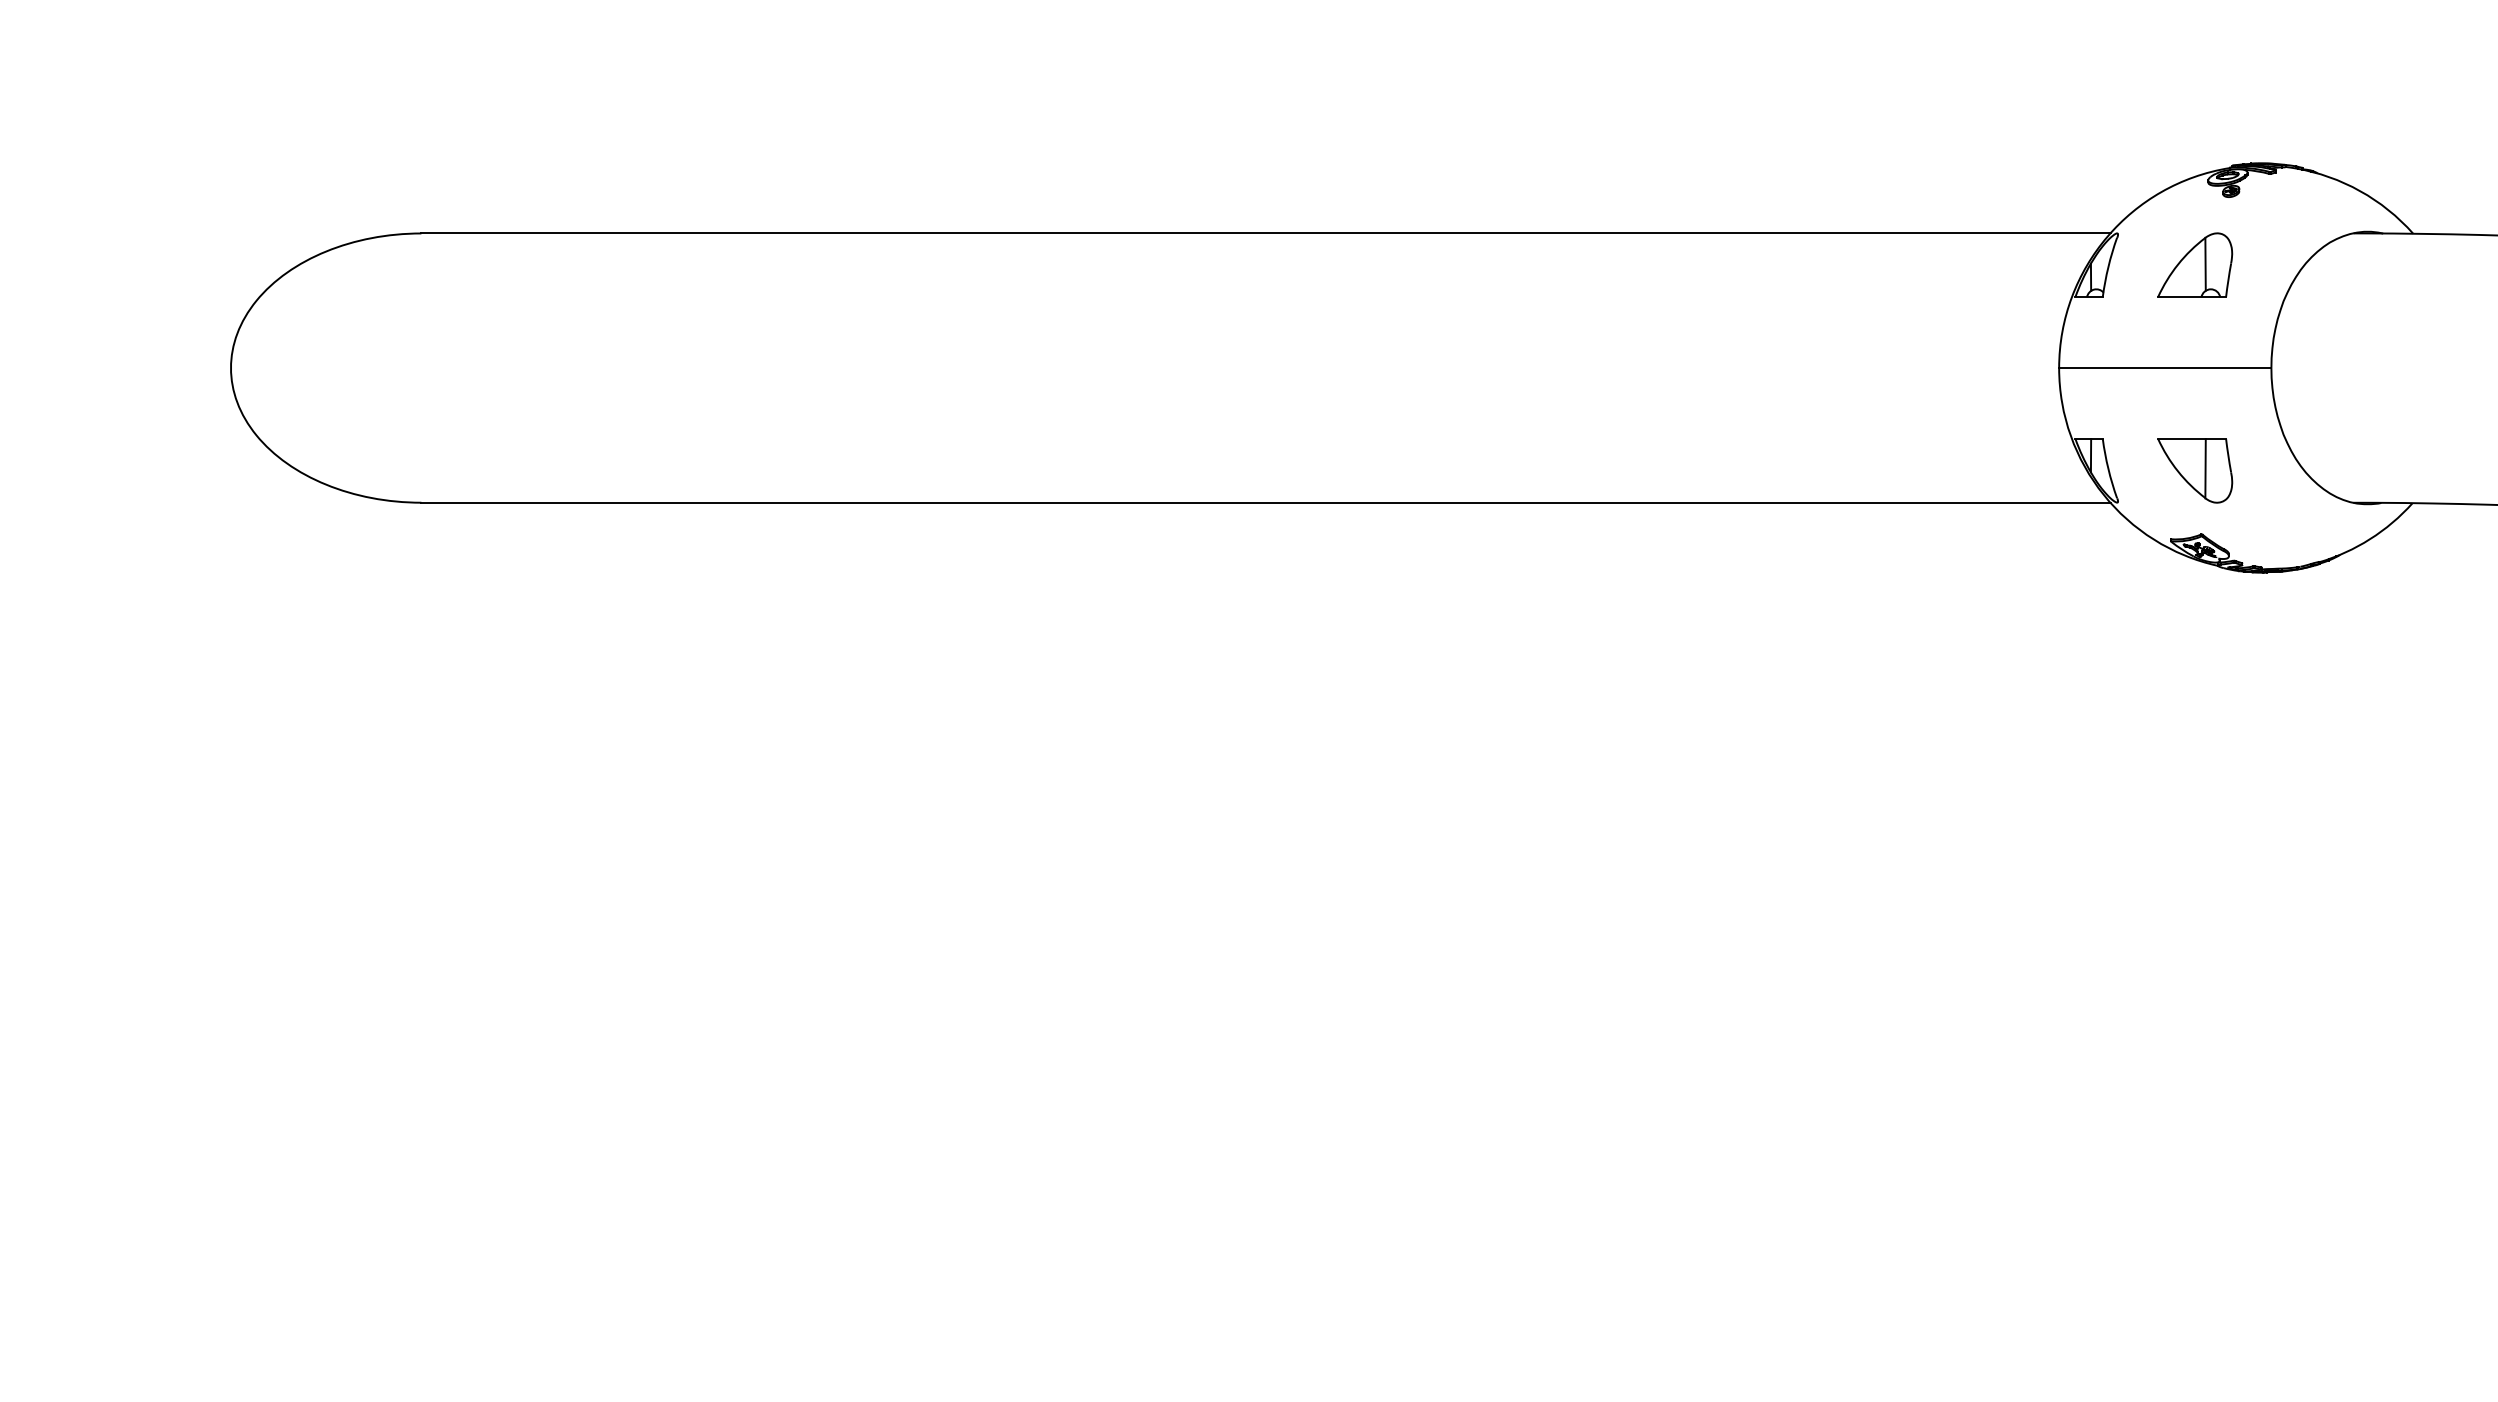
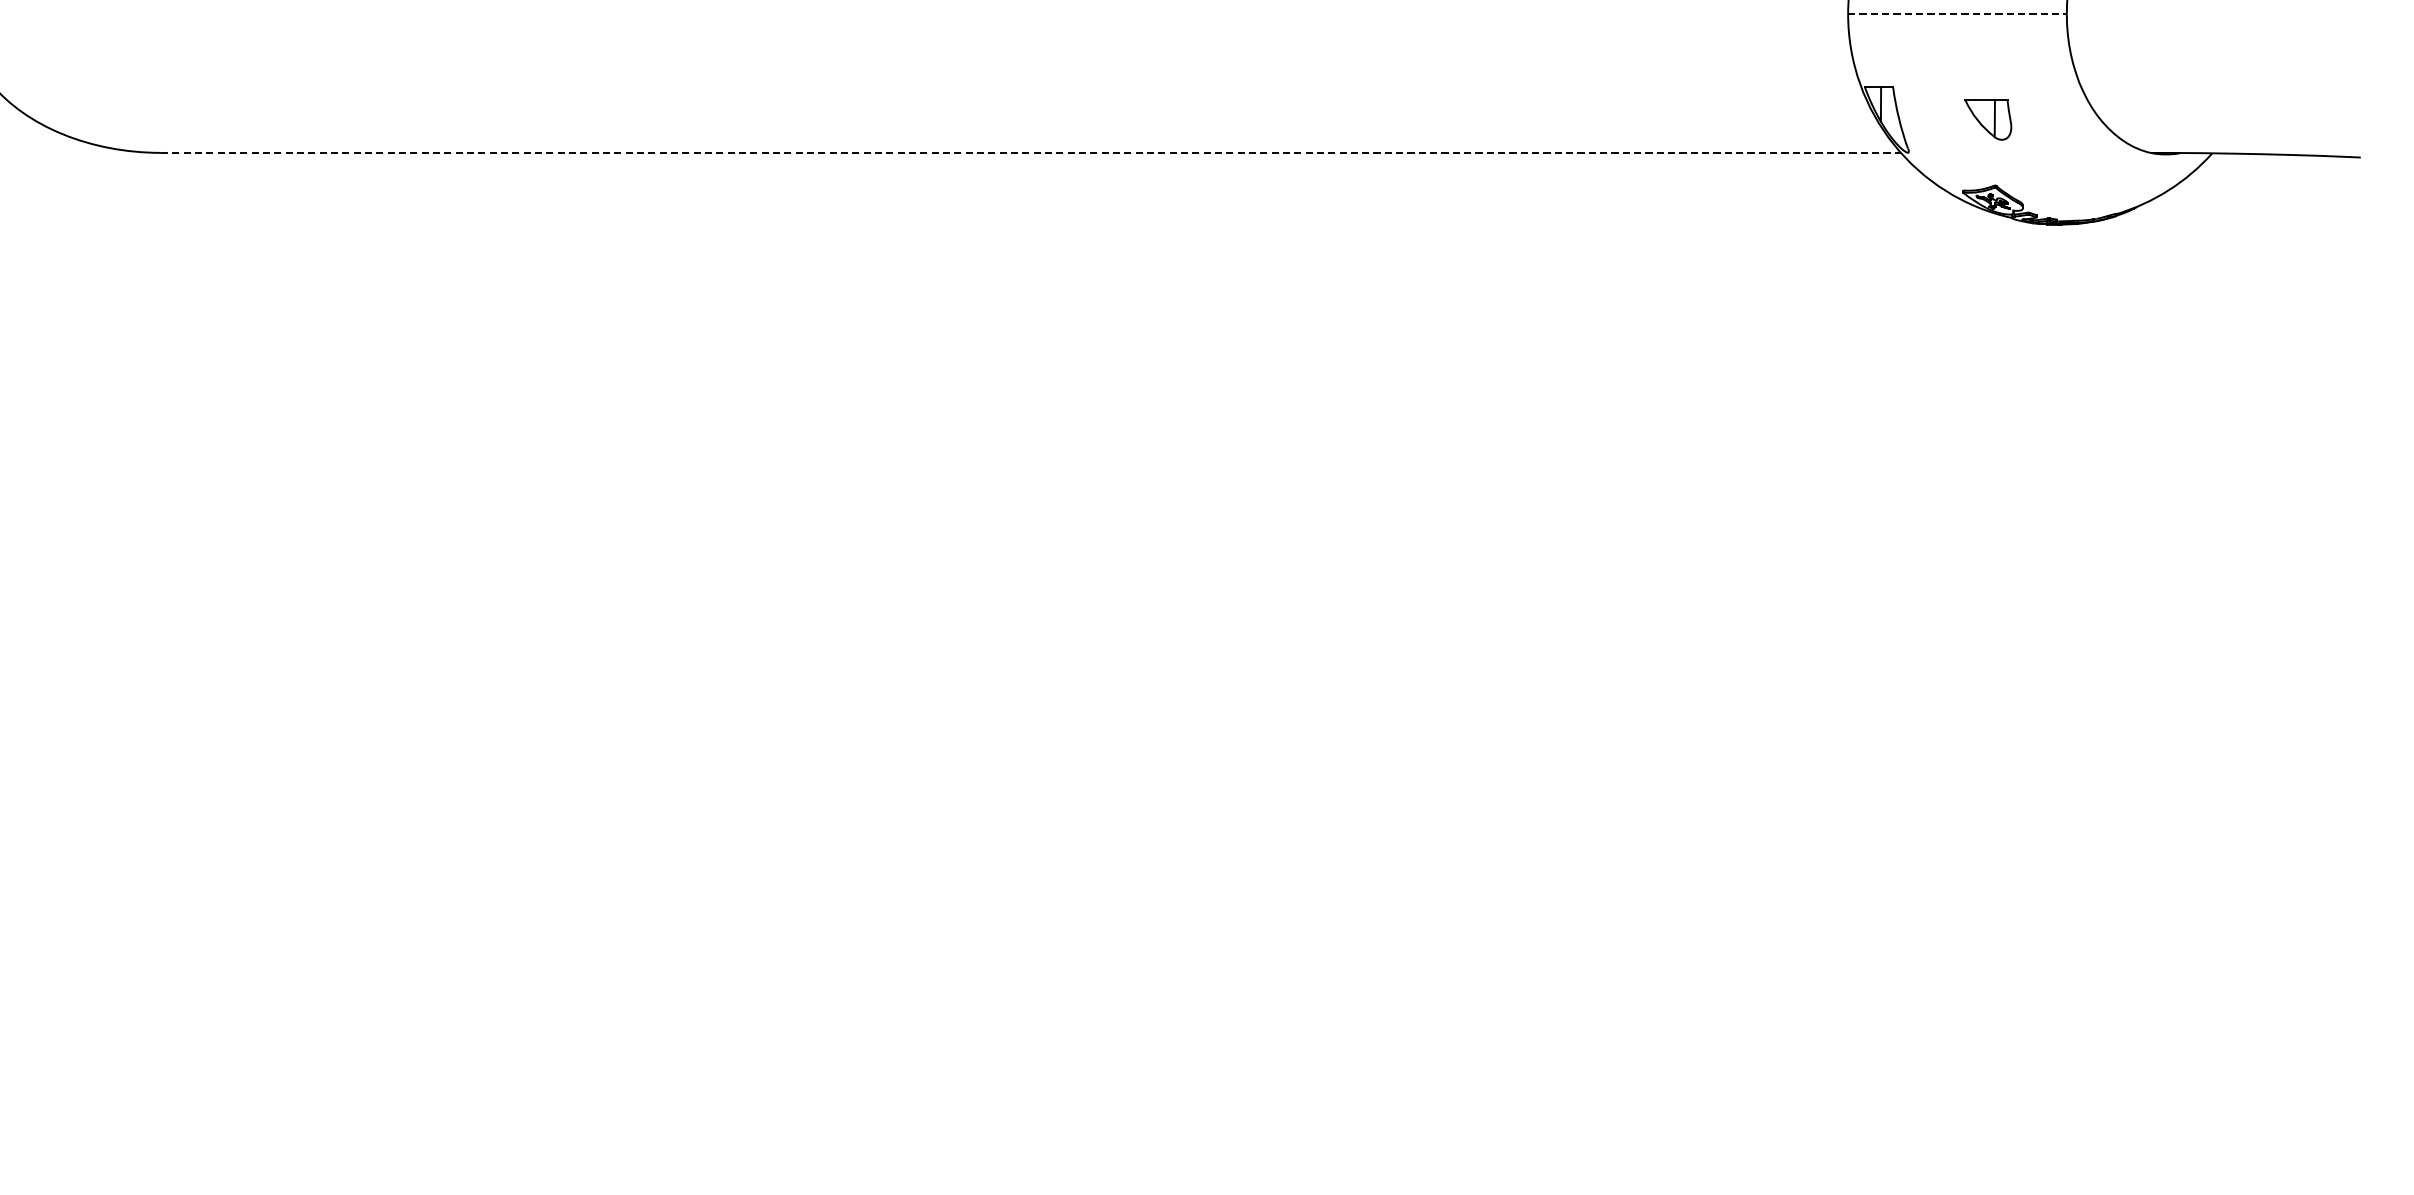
line: (2165, 368) -> (1957, 14), solid -> dashed
part: (2195, 470) -> (1988, 119), size x0.6
line: (1265, 502) -> (1030, 152), solid -> dashed

